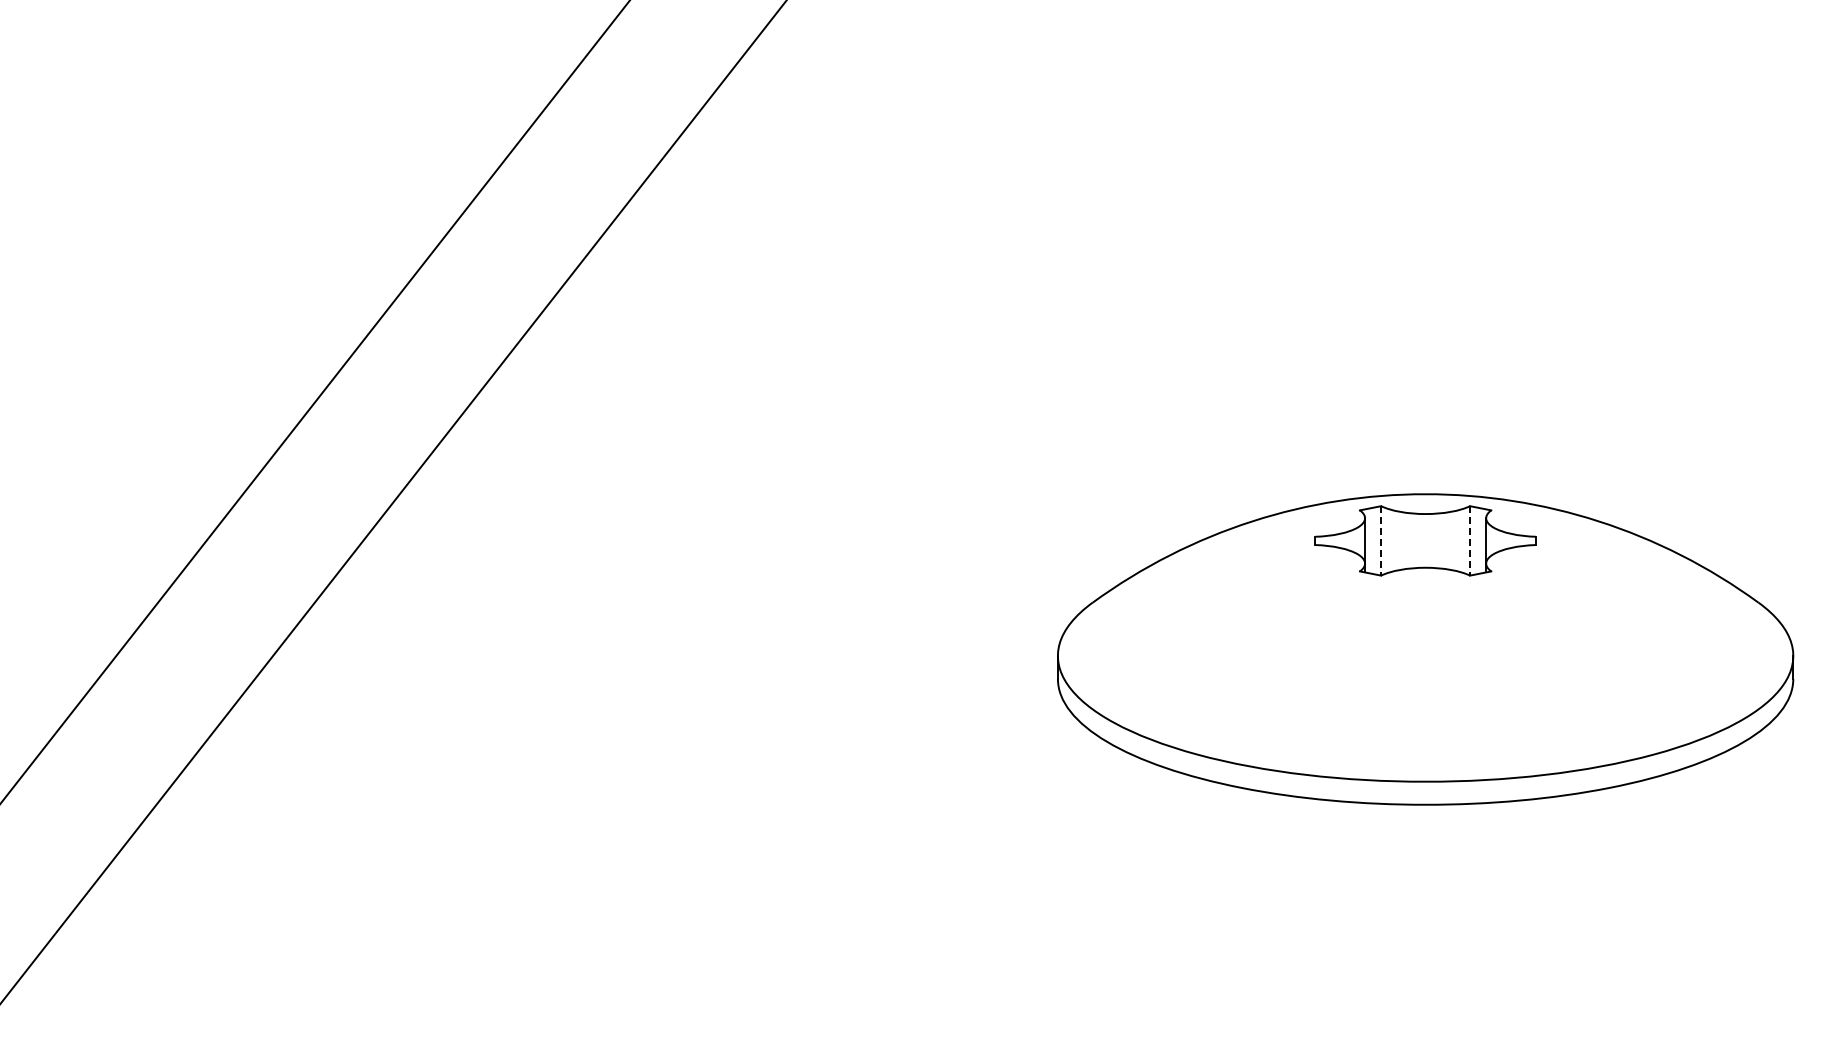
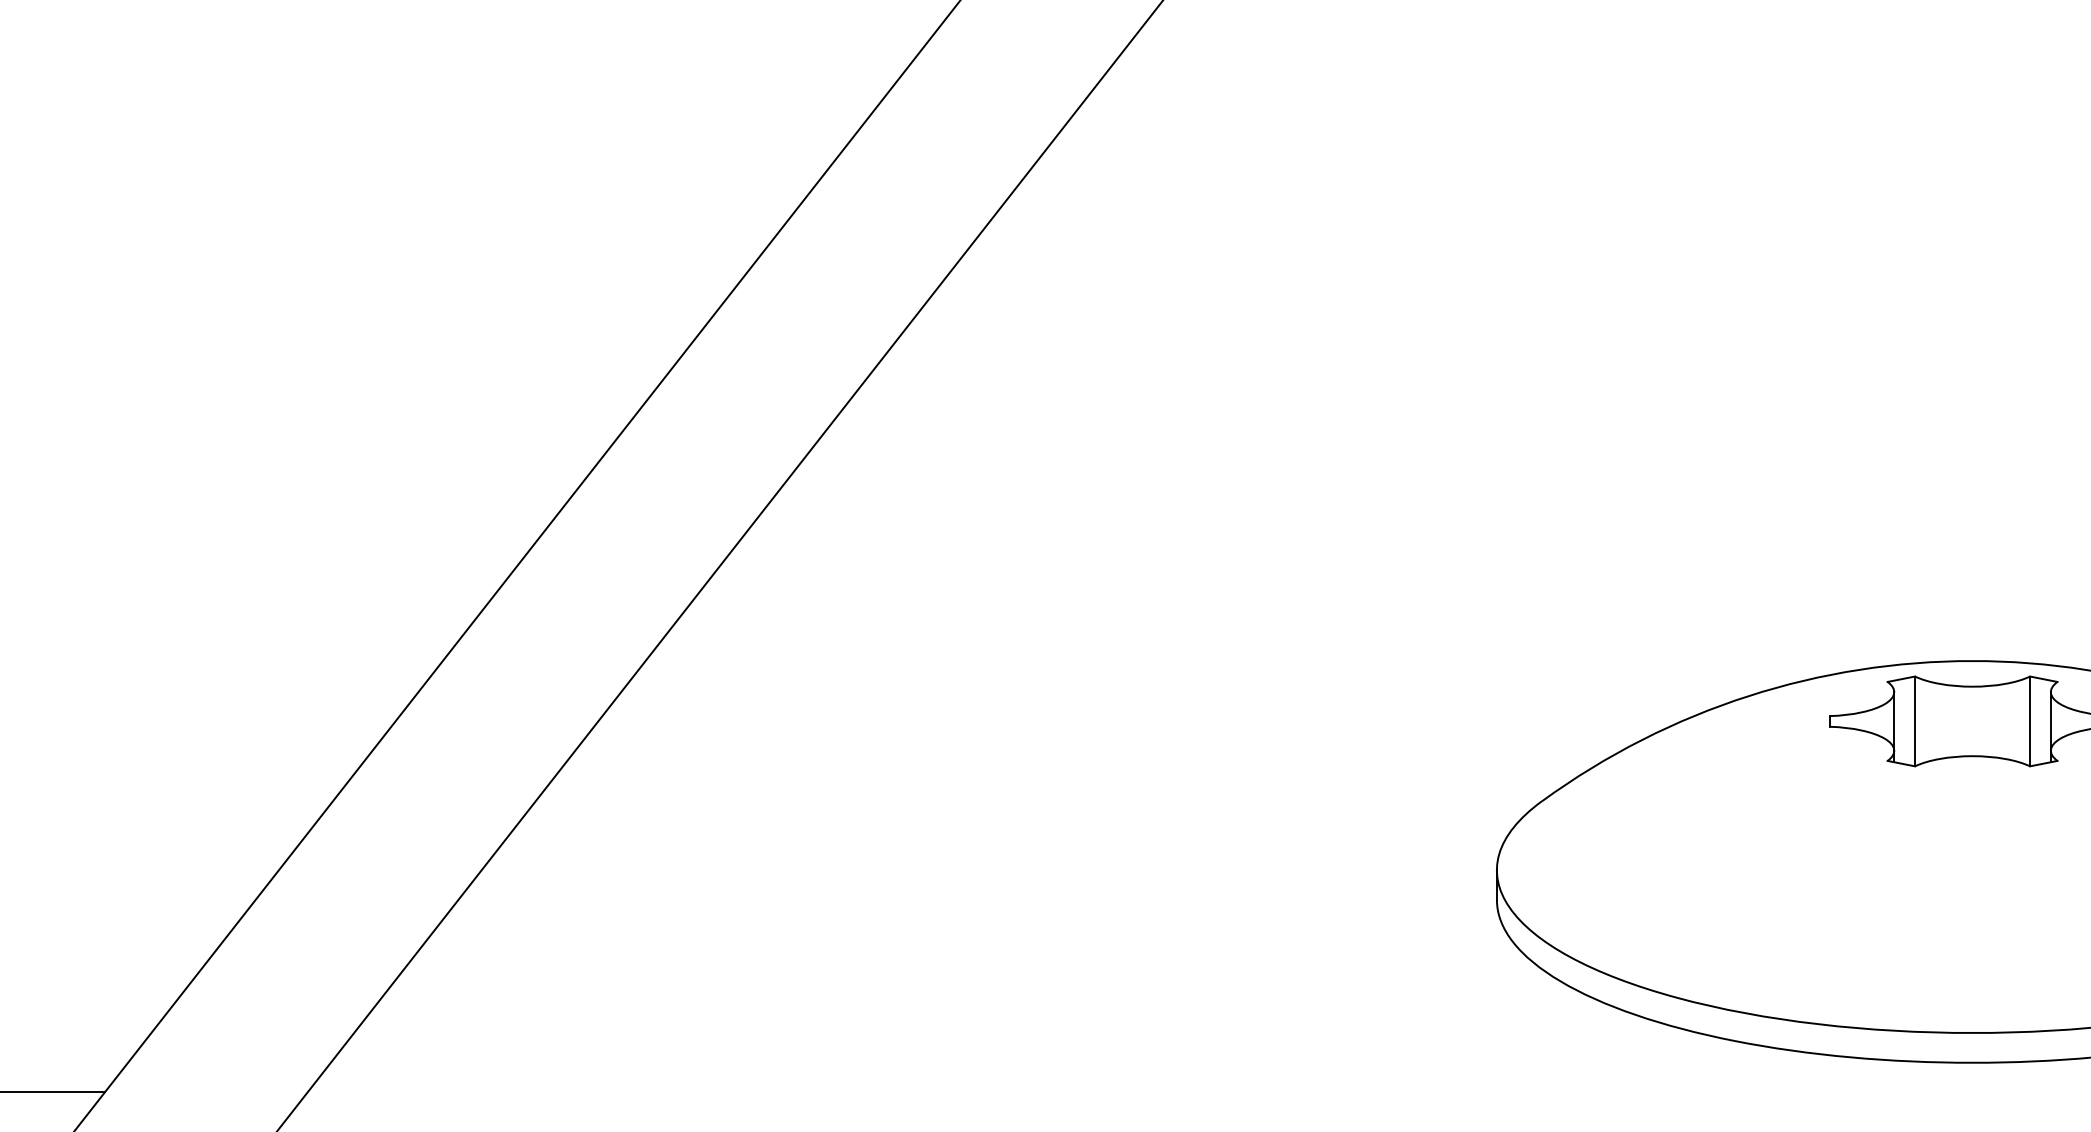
line: (1381, 540) -> (1915, 720), dashed -> solid
line: (1470, 540) -> (2030, 720), dashed -> solid

